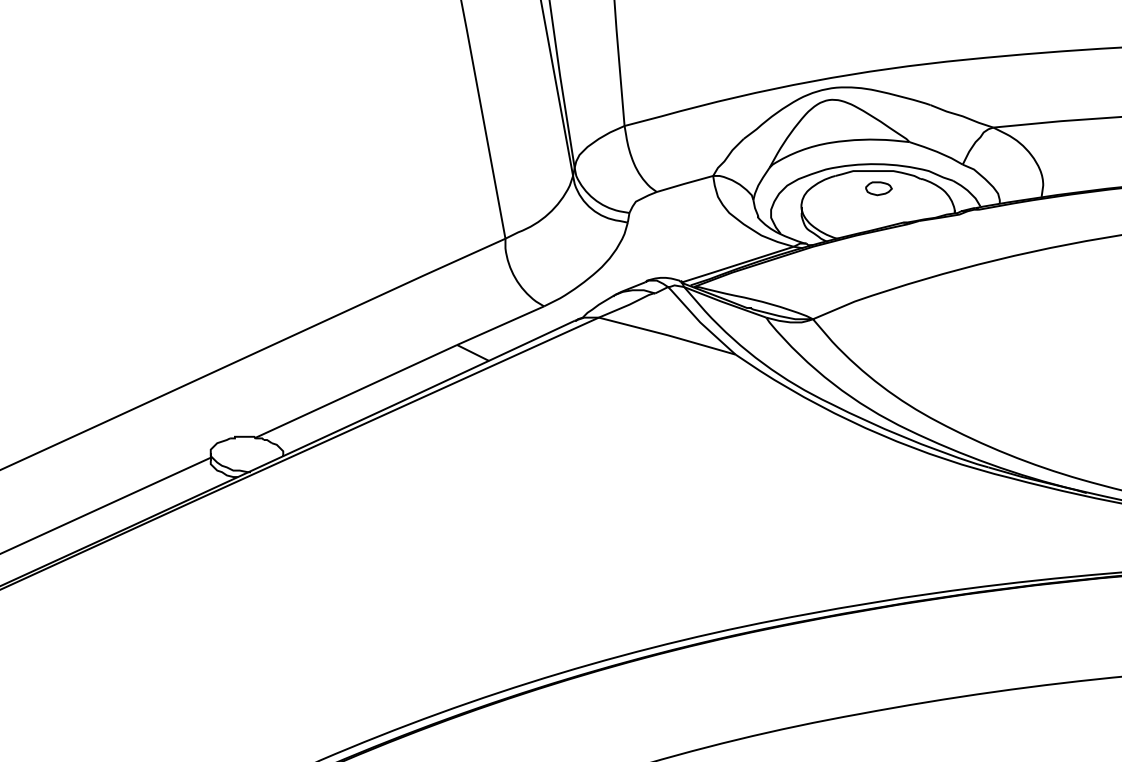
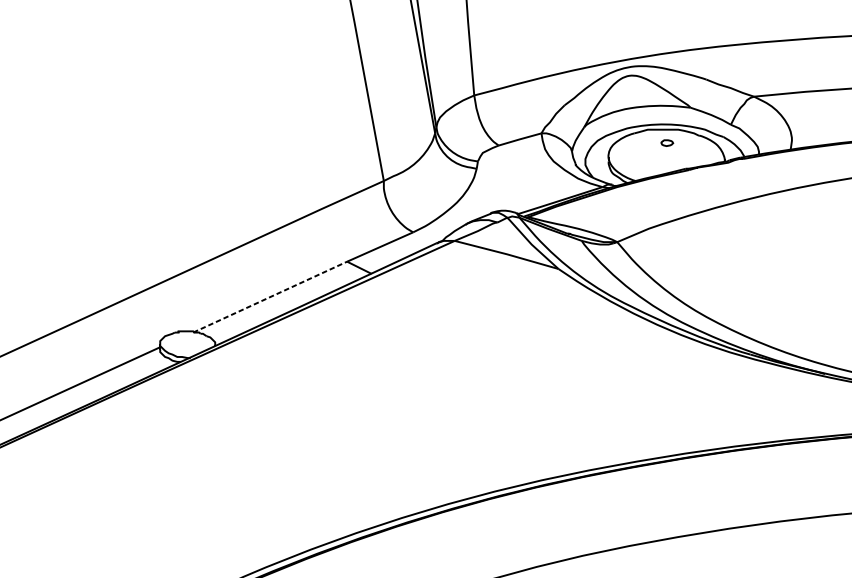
part: (878, 188) -> (666, 142), size x0.6
line: (355, 391) -> (270, 296), solid -> dashed

